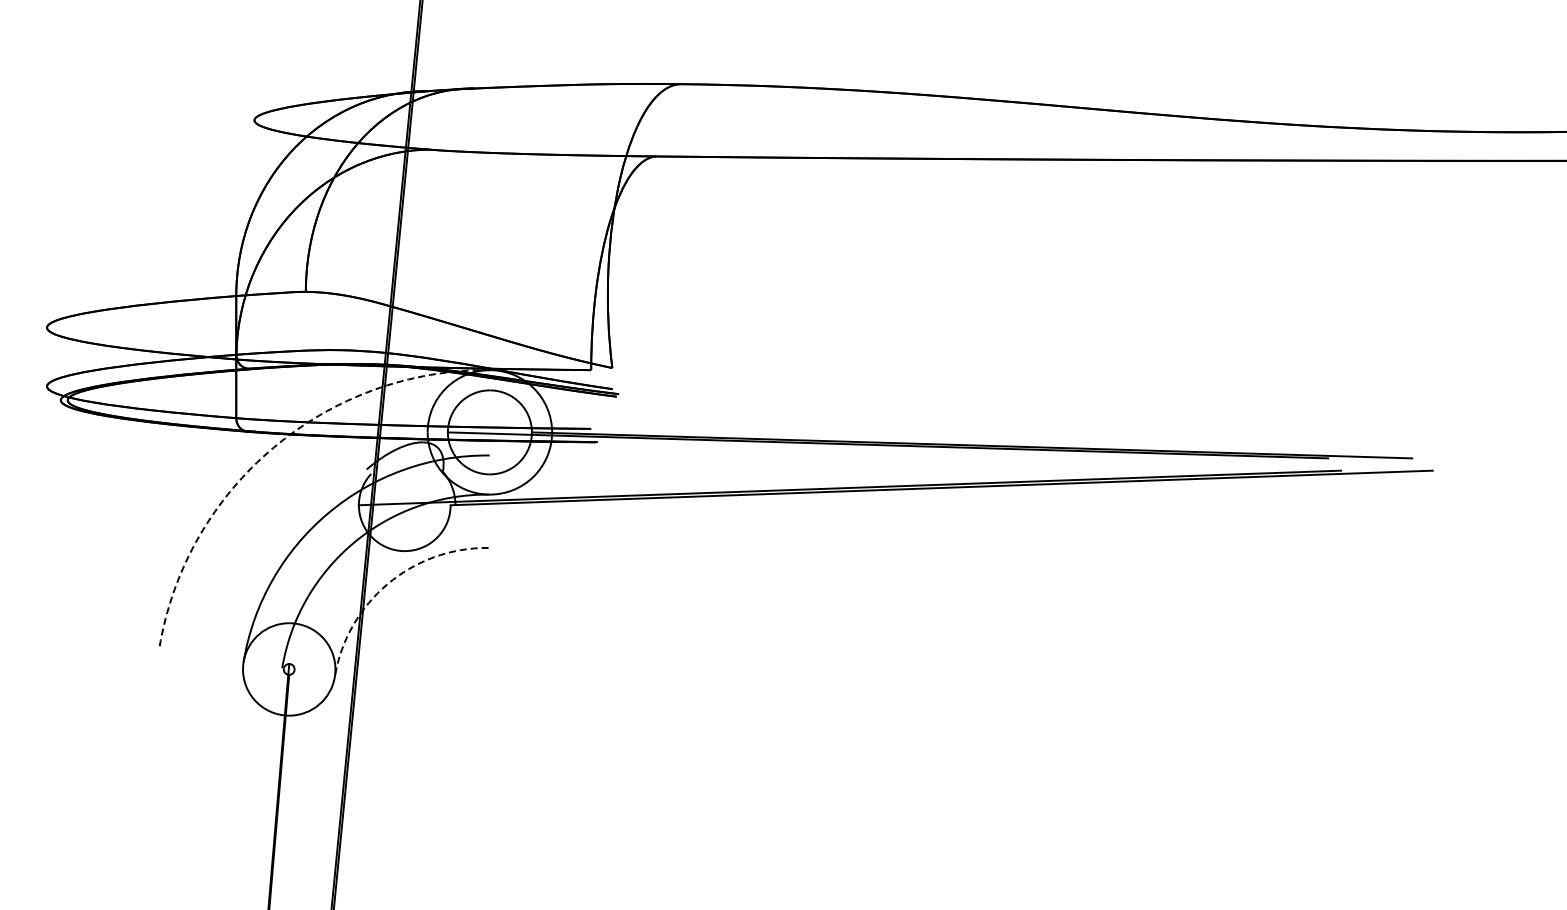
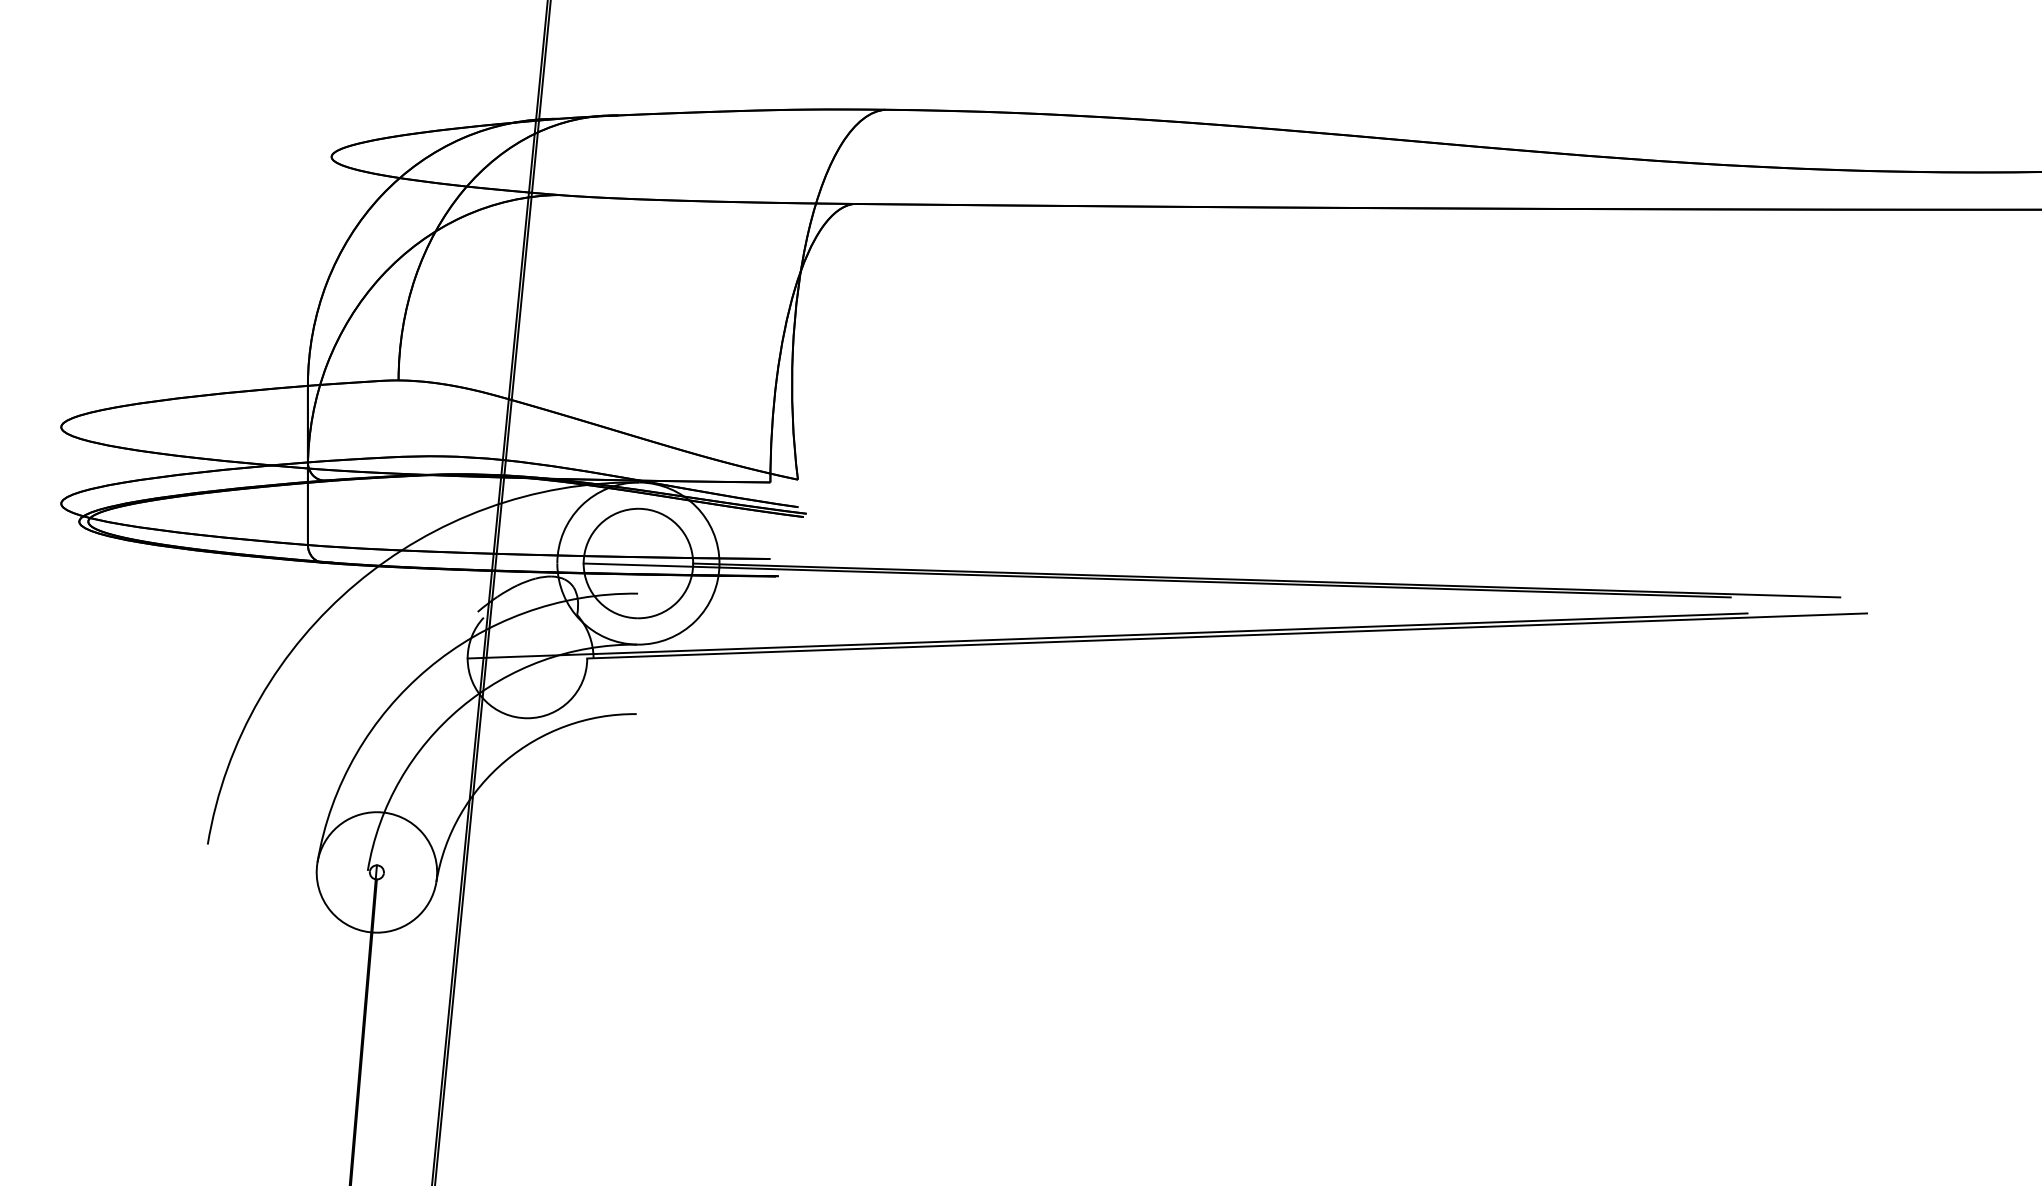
arc: (273, 447) -> (356, 583), dashed -> solid
arc: (387, 583) -> (504, 760), dashed -> solid

